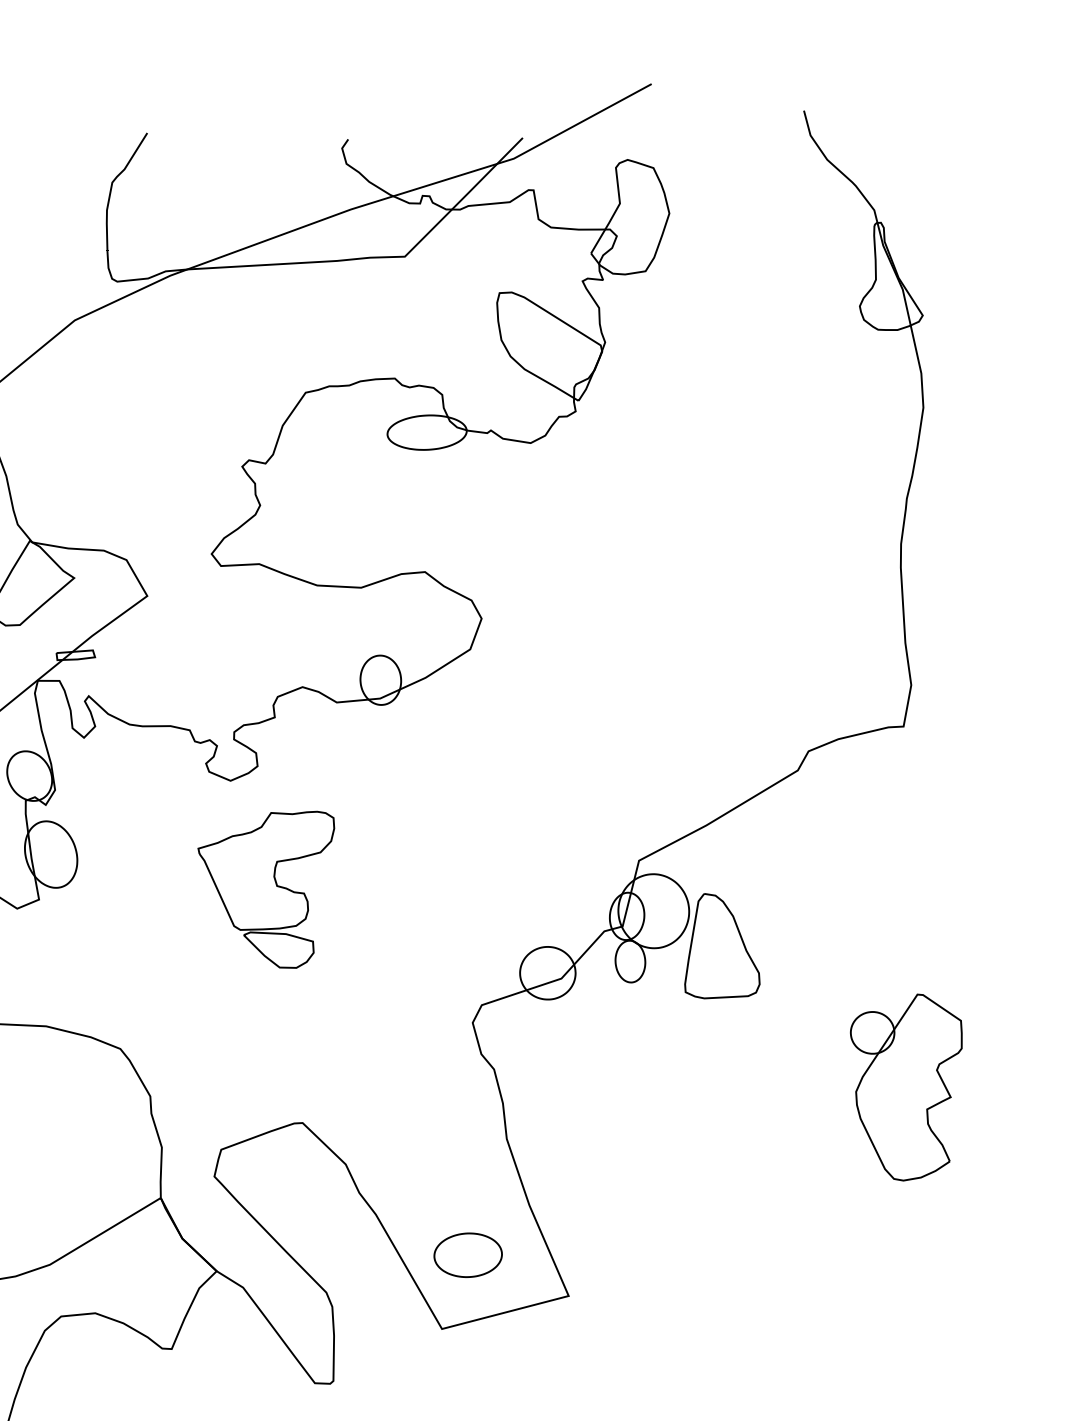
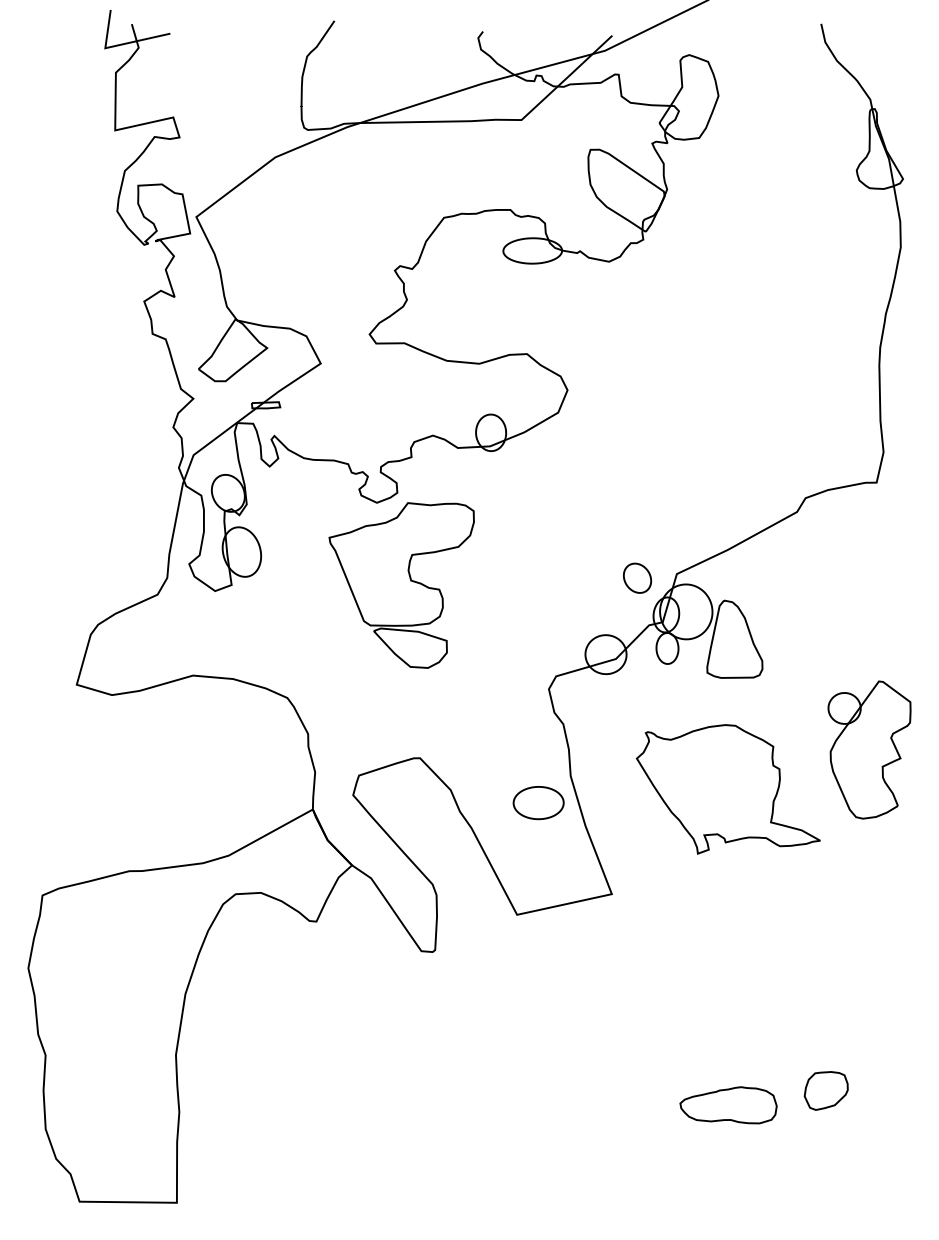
part: (586, 867) -> (637, 577), added
part: (268, 891) -> (401, 585), size x1.43
part: (719, 1148) -> (727, 789), added
part: (467, 1255) -> (538, 803), moved

